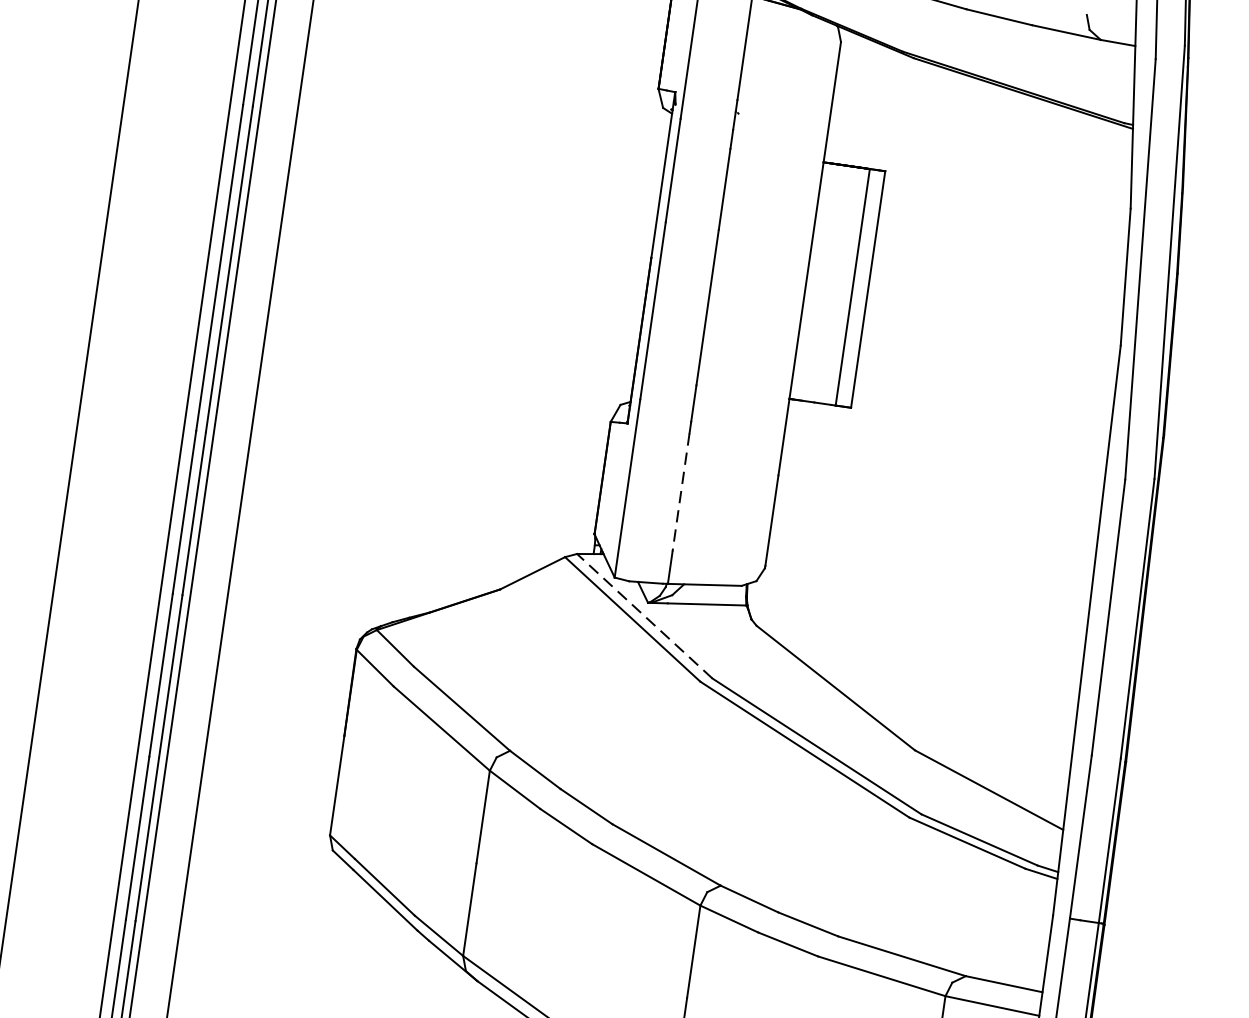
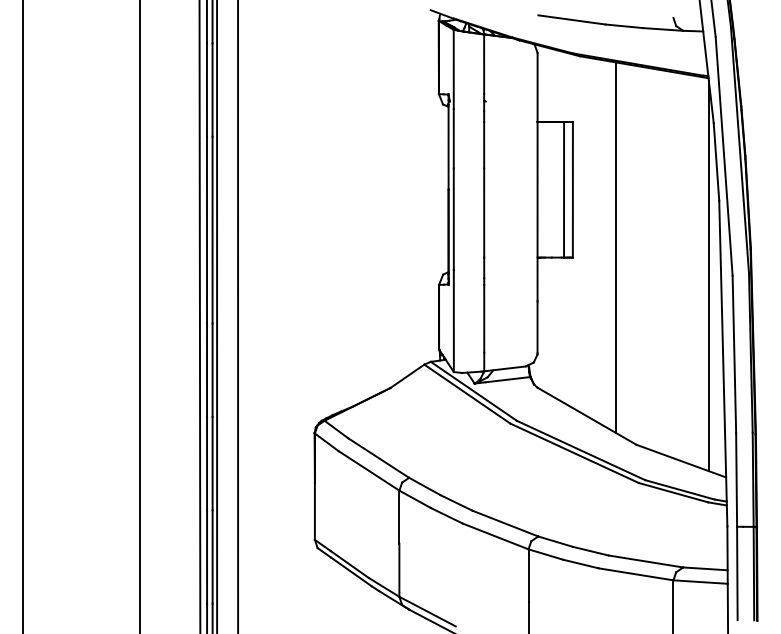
line: (928, 400) -> (615, 247), added
line: (1082, 474) -> (708, 276), added
line: (681, 491) -> (484, 318), dashed -> solid
line: (644, 616) -> (473, 391), dashed -> solid

